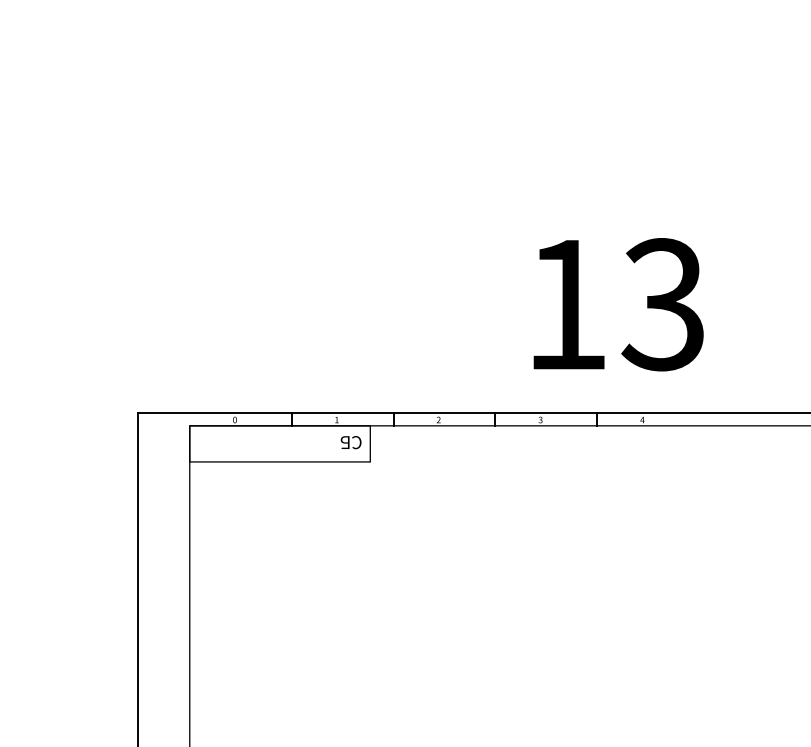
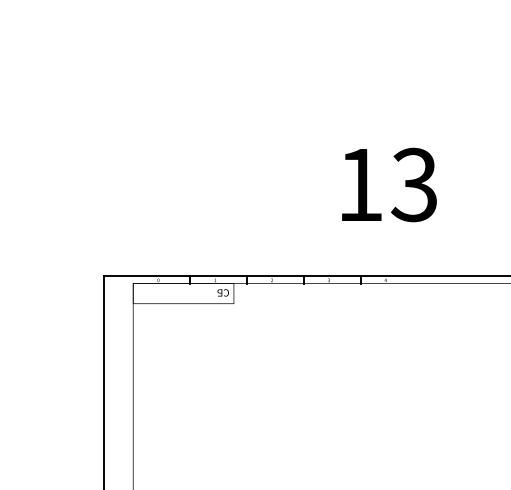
text: (618, 303) -> (389, 184), moved

